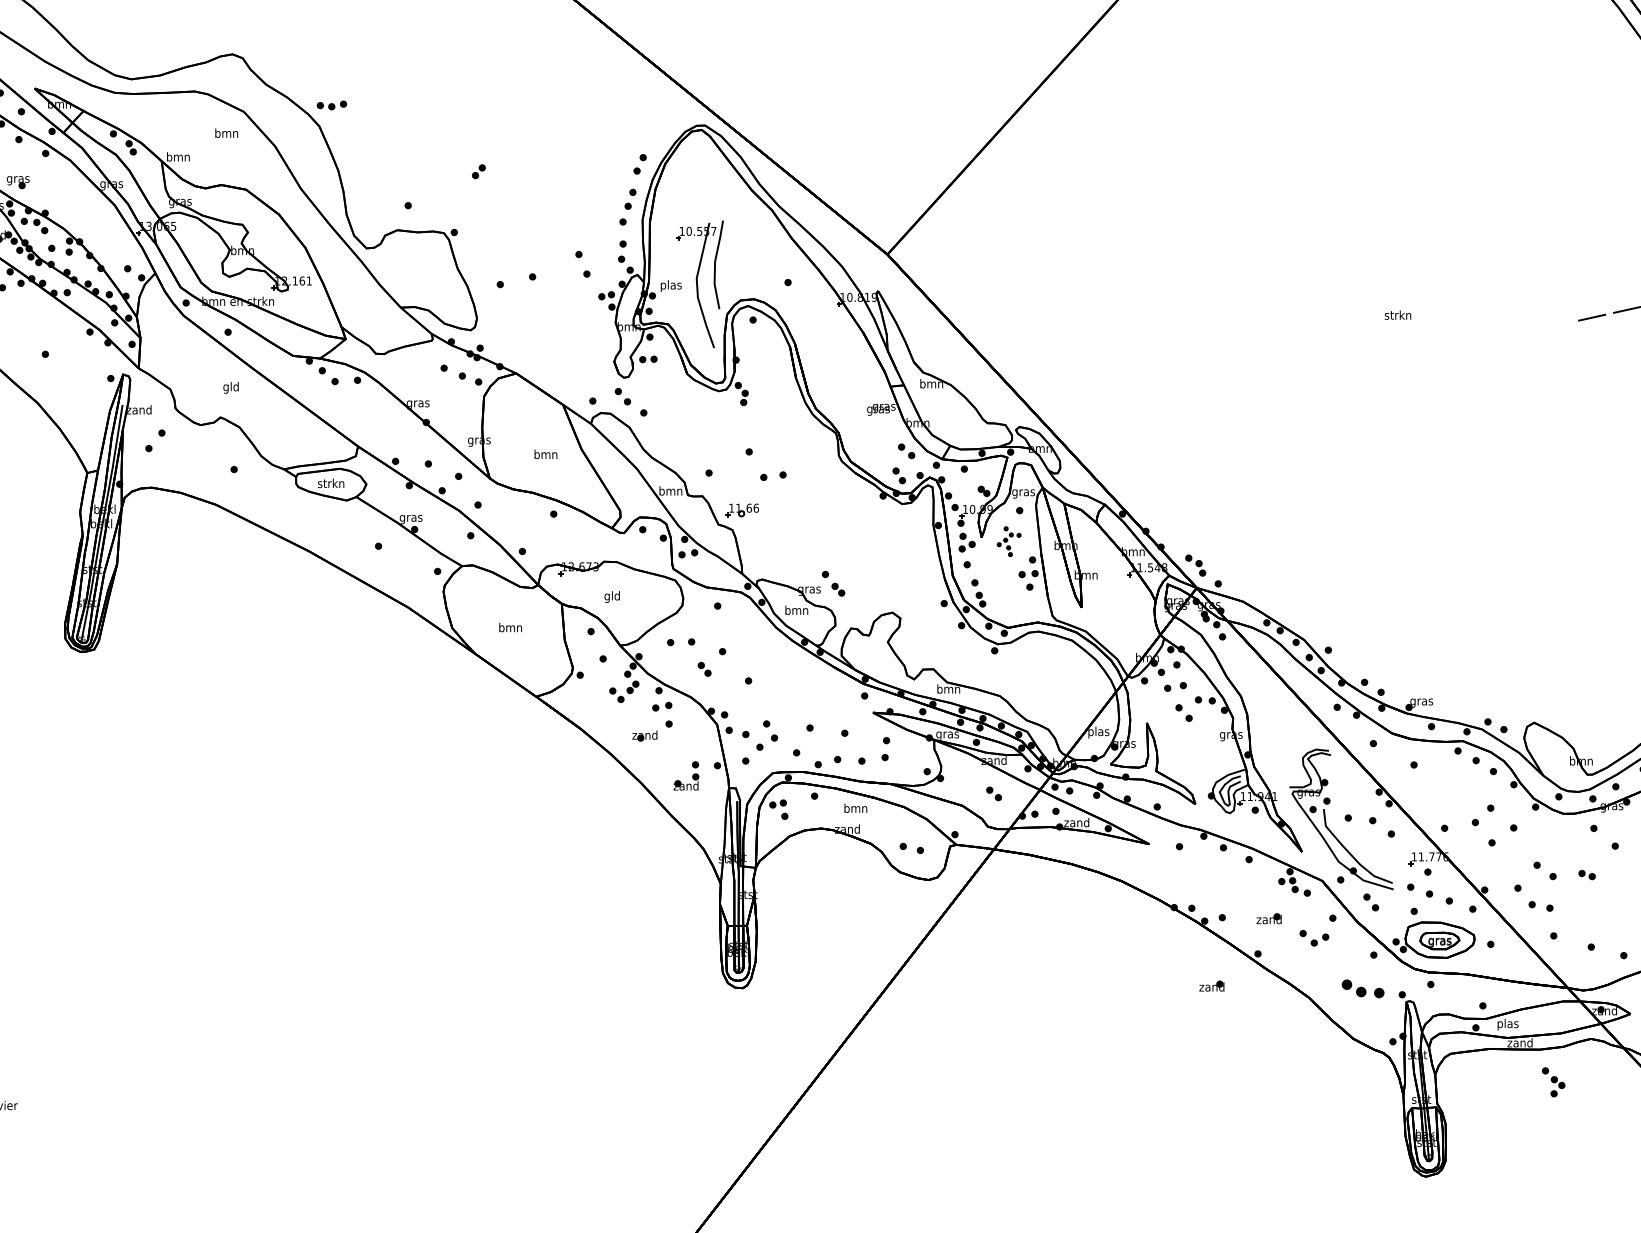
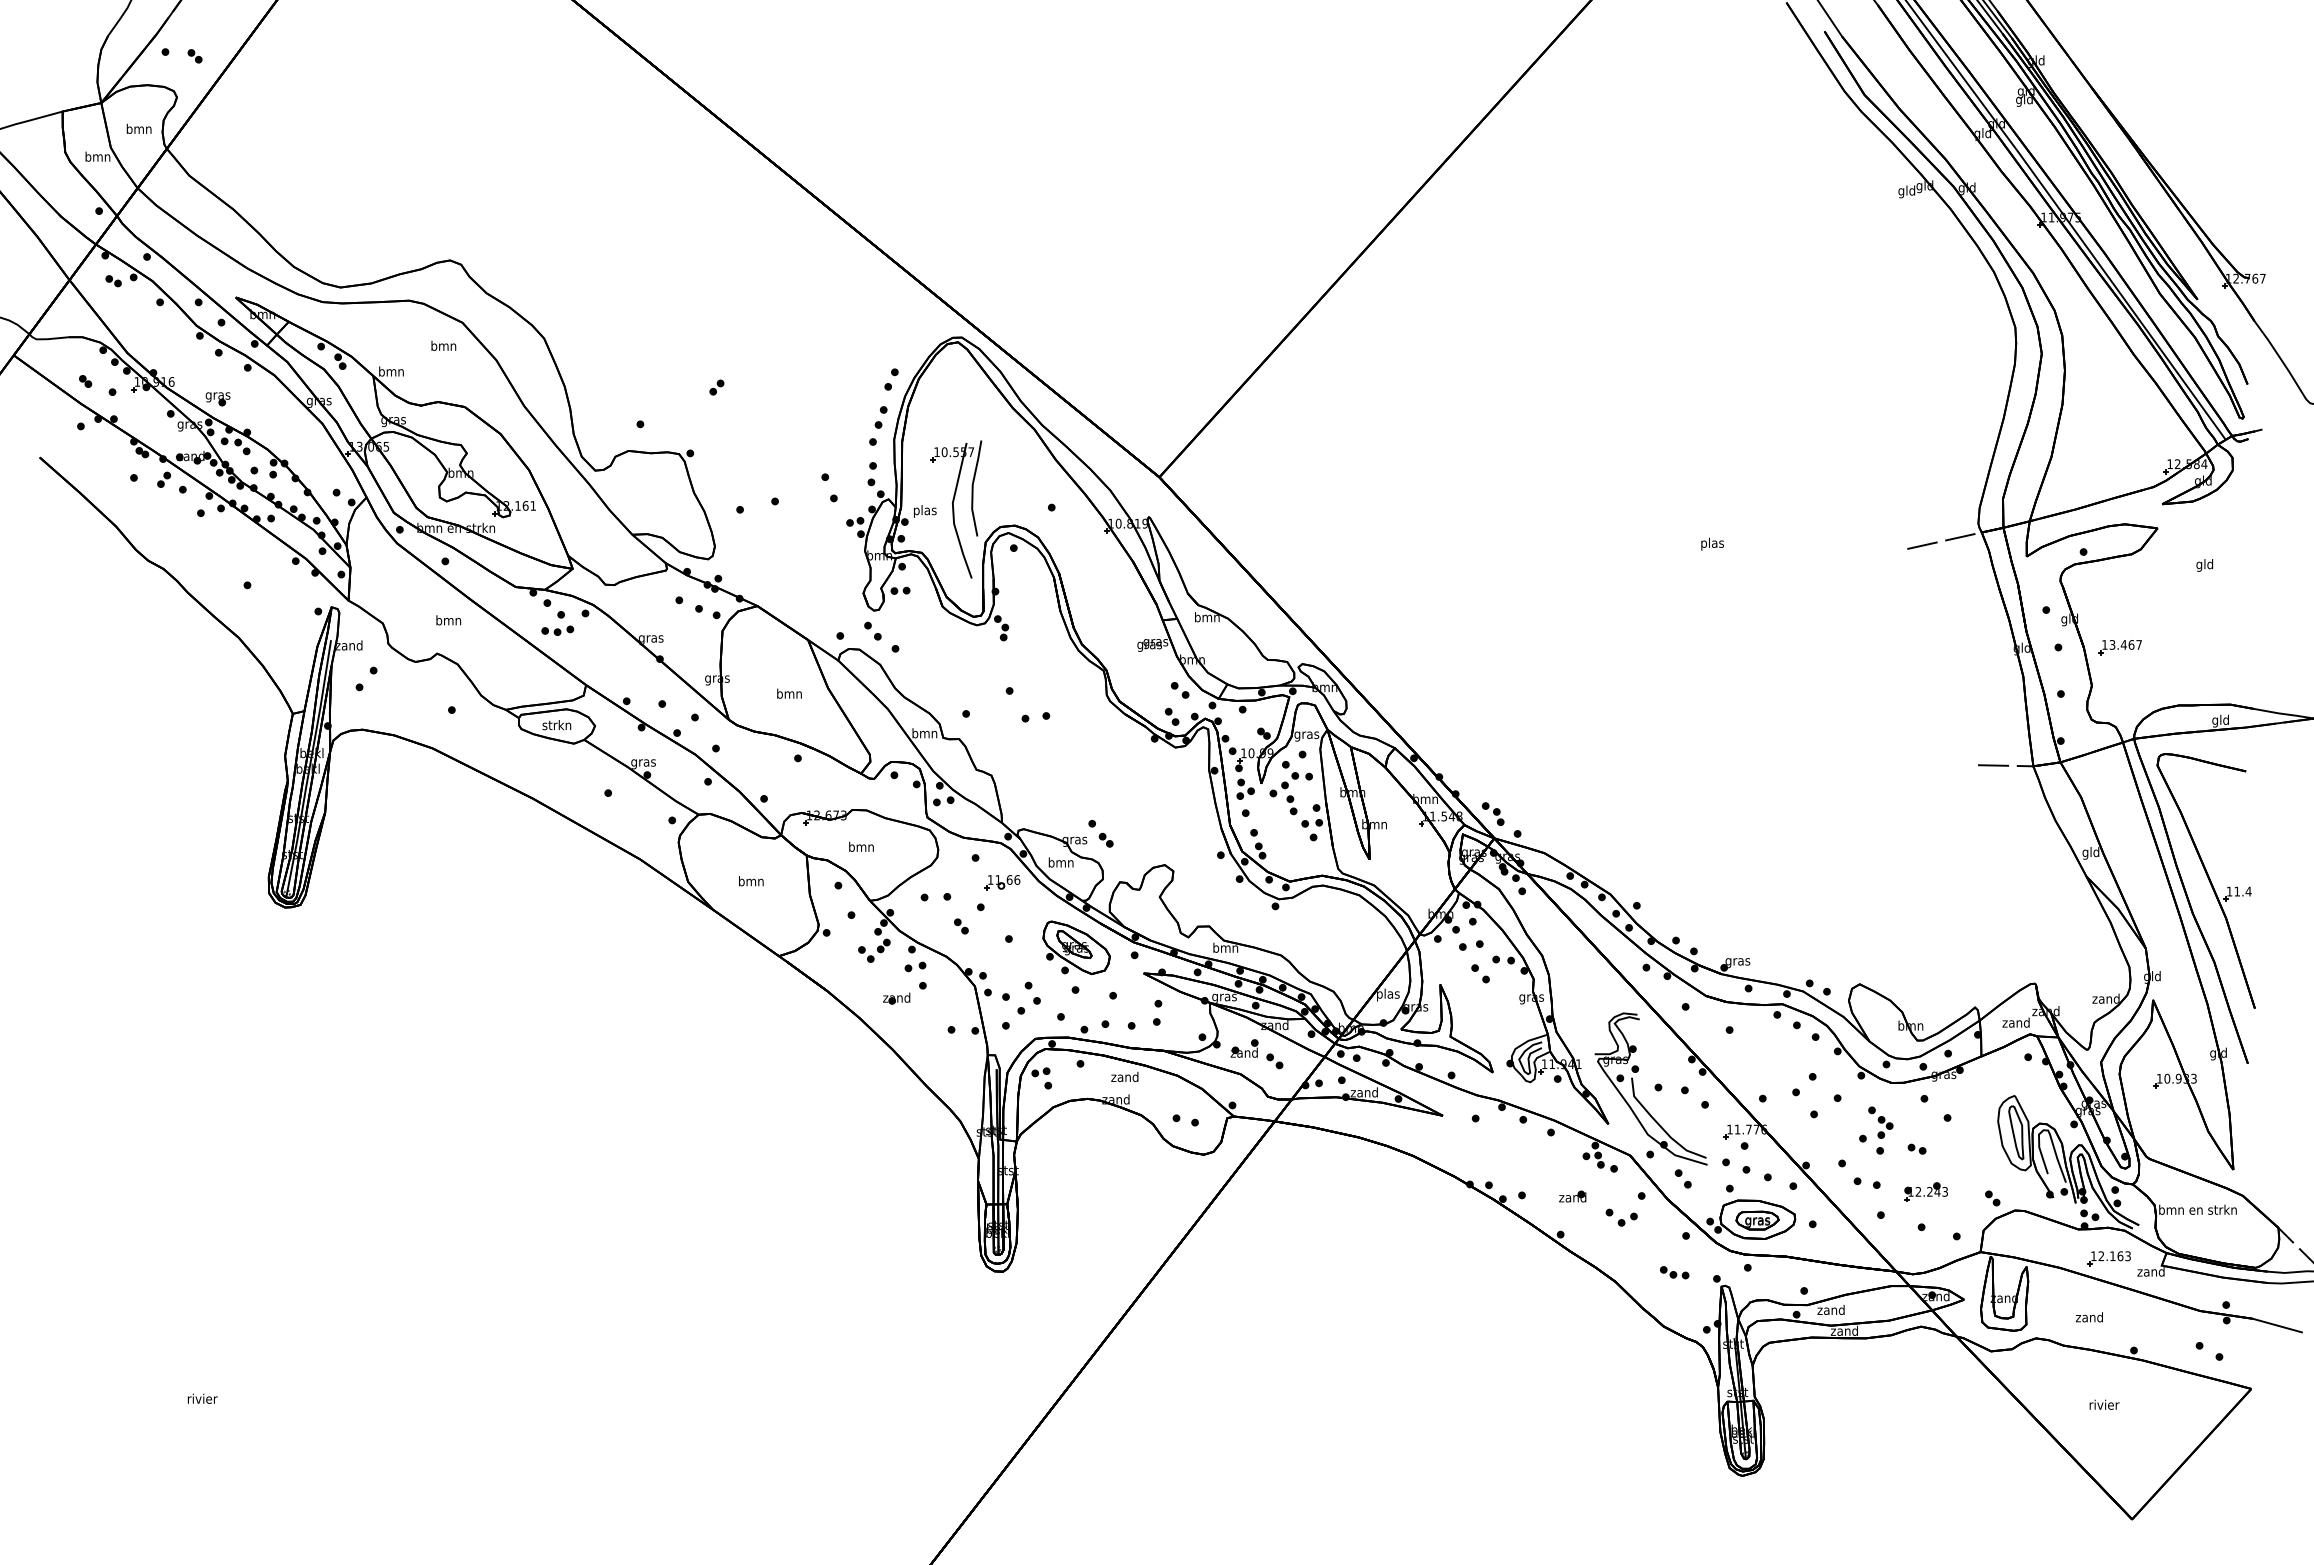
part: (331, 105) -> (557, 630), moved
text: (1398, 315) -> (1712, 543), strkn -> plas
text: (231, 387) -> (448, 621), gld -> bmn
part: (742, 510) -> (1002, 882), moved
part: (1008, 541) -> (1290, 788), size x1.67
text: (612, 596) -> (861, 847), gld -> bmn
part: (810, 688) -> (1076, 947), added
part: (686, 782) -> (1244, 1048), moved
text: (855, 807) -> (1124, 1076), bmn -> zand
part: (1594, 914) -> (1925, 1191), added
part: (1211, 986) -> (1510, 1269), removed
part: (1363, 988) -> (1674, 1272), size x0.62
text: (1507, 1023) -> (1830, 1310), plas -> zand
part: (1553, 1082) -> (1880, 1122), moved

